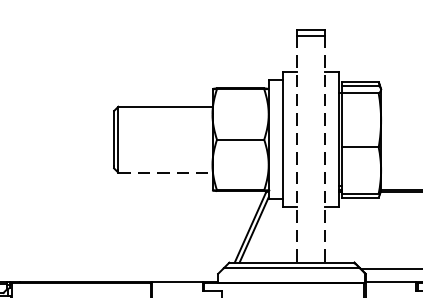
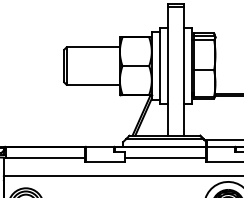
line: (296, 149) -> (167, 71), dashed -> solid
line: (324, 149) -> (183, 71), dashed -> solid
line: (165, 172) -> (93, 84), dashed -> solid

